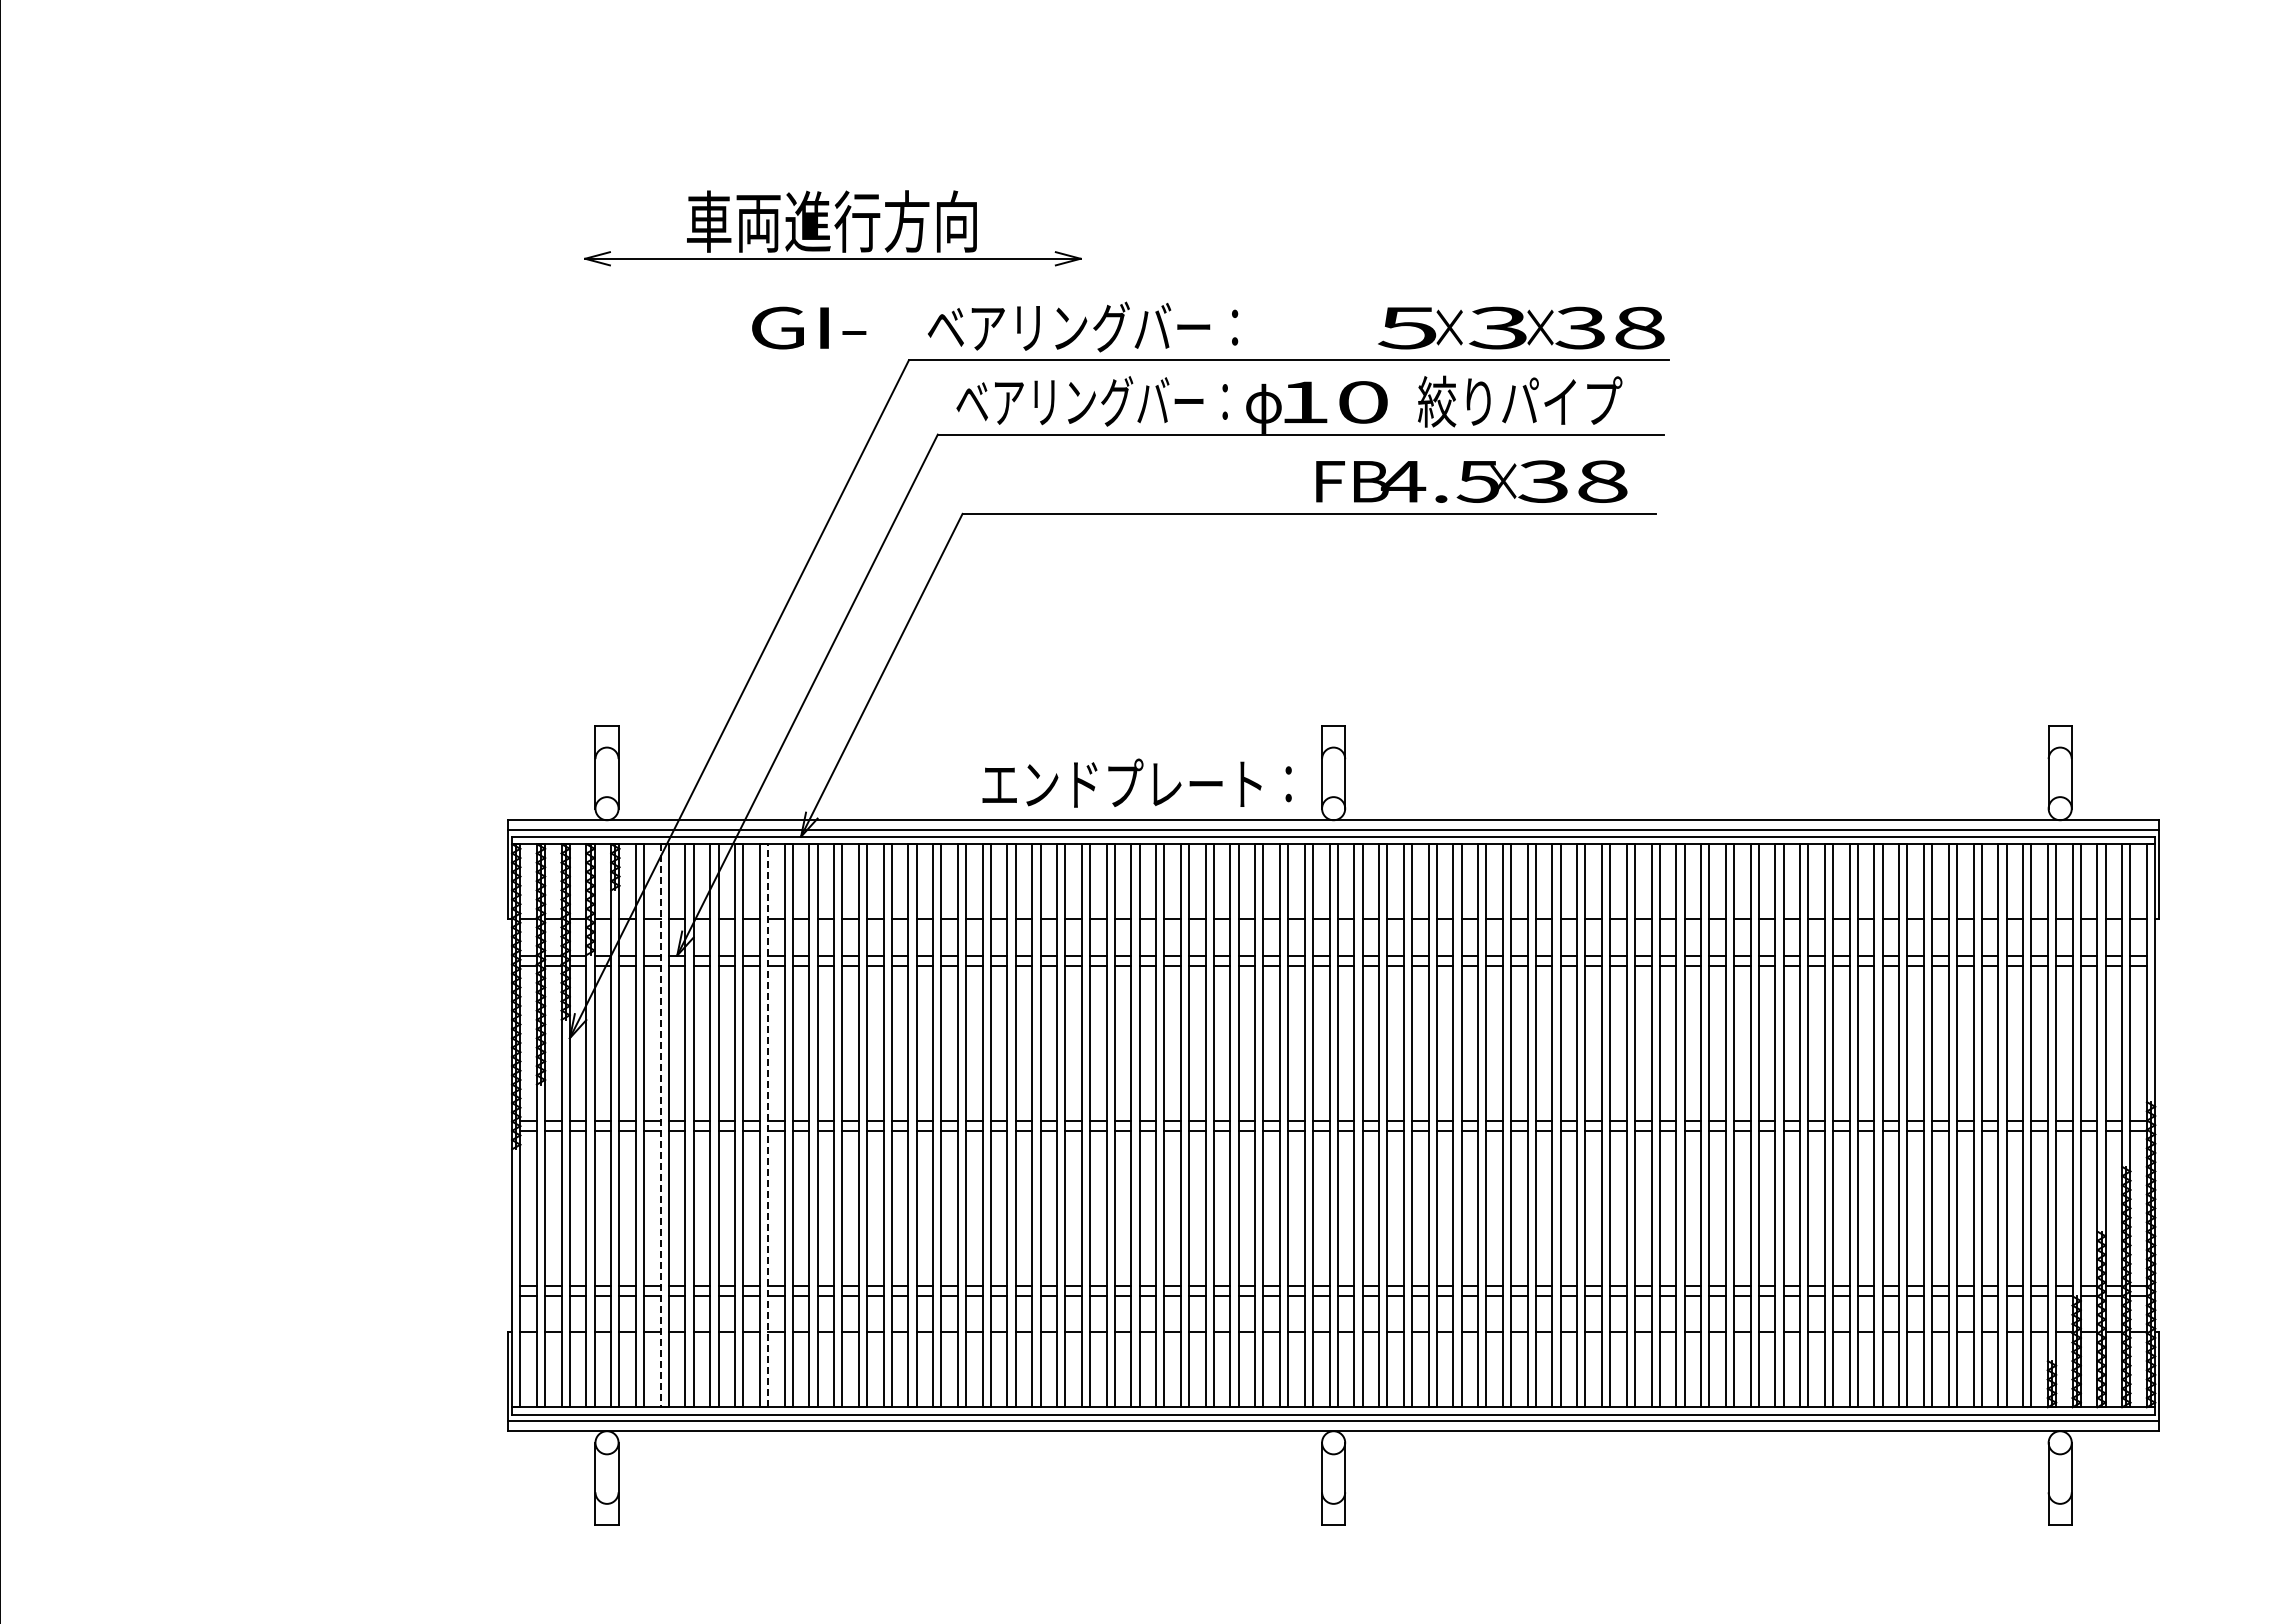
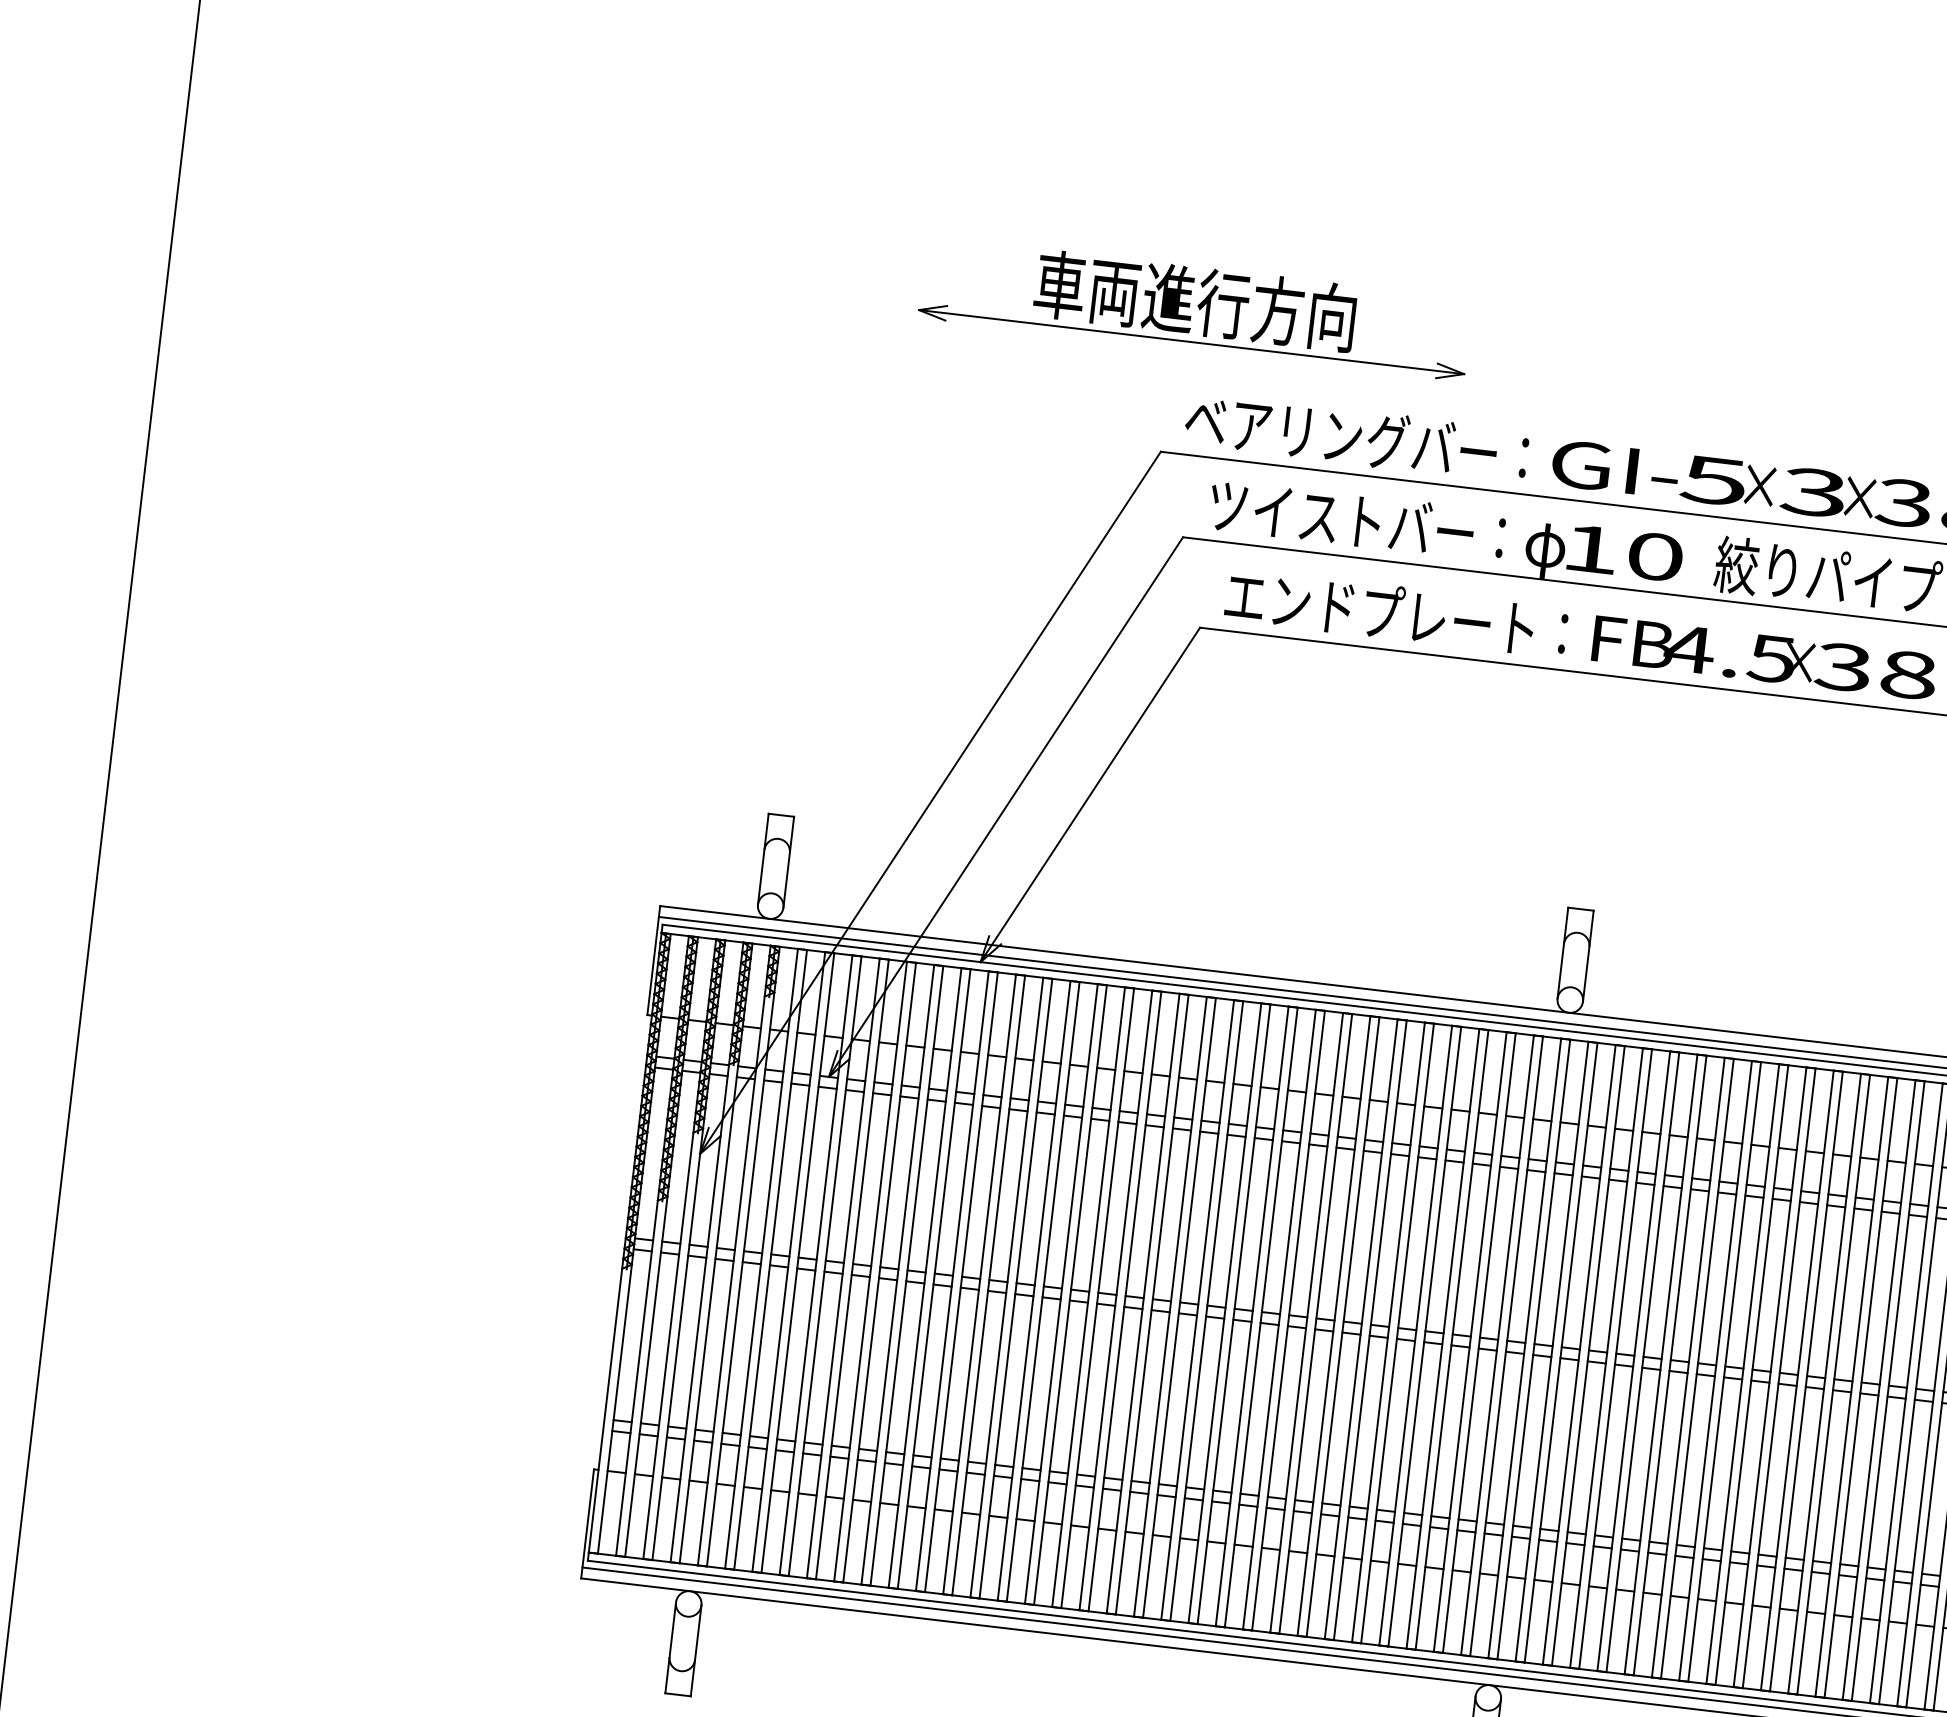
part: (832, 228) -> (1195, 308), moved
text: (809, 327) -> (1615, 468), moved
text: (1091, 401) -> (1356, 520), ベアリングバー： -> ツイストバー：
text: (1136, 782) -> (1395, 612), moved
line: (660, 1125) -> (788, 1261), dashed -> solid
line: (768, 1125) -> (907, 1275), dashed -> solid

